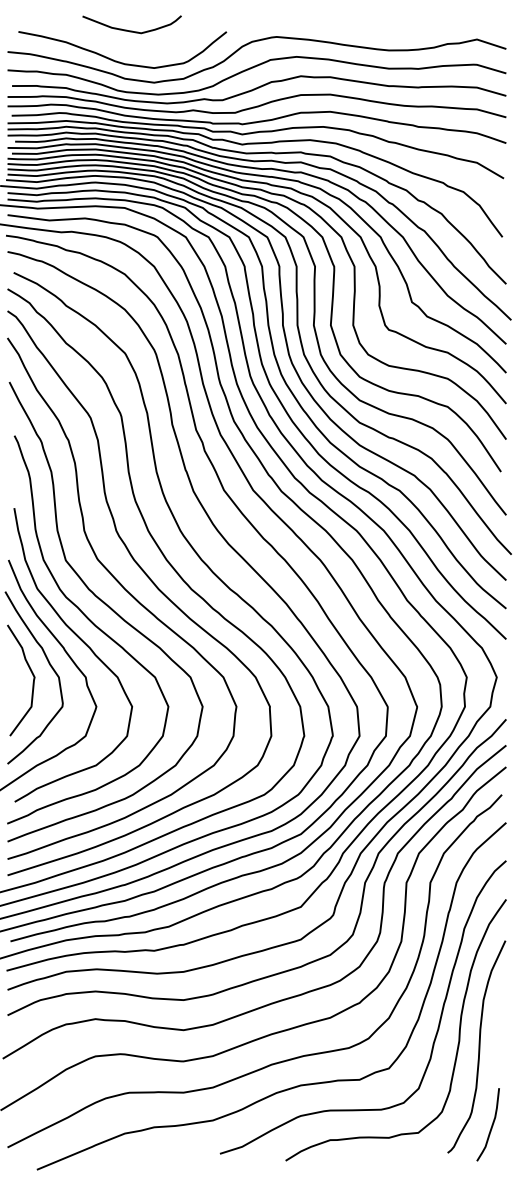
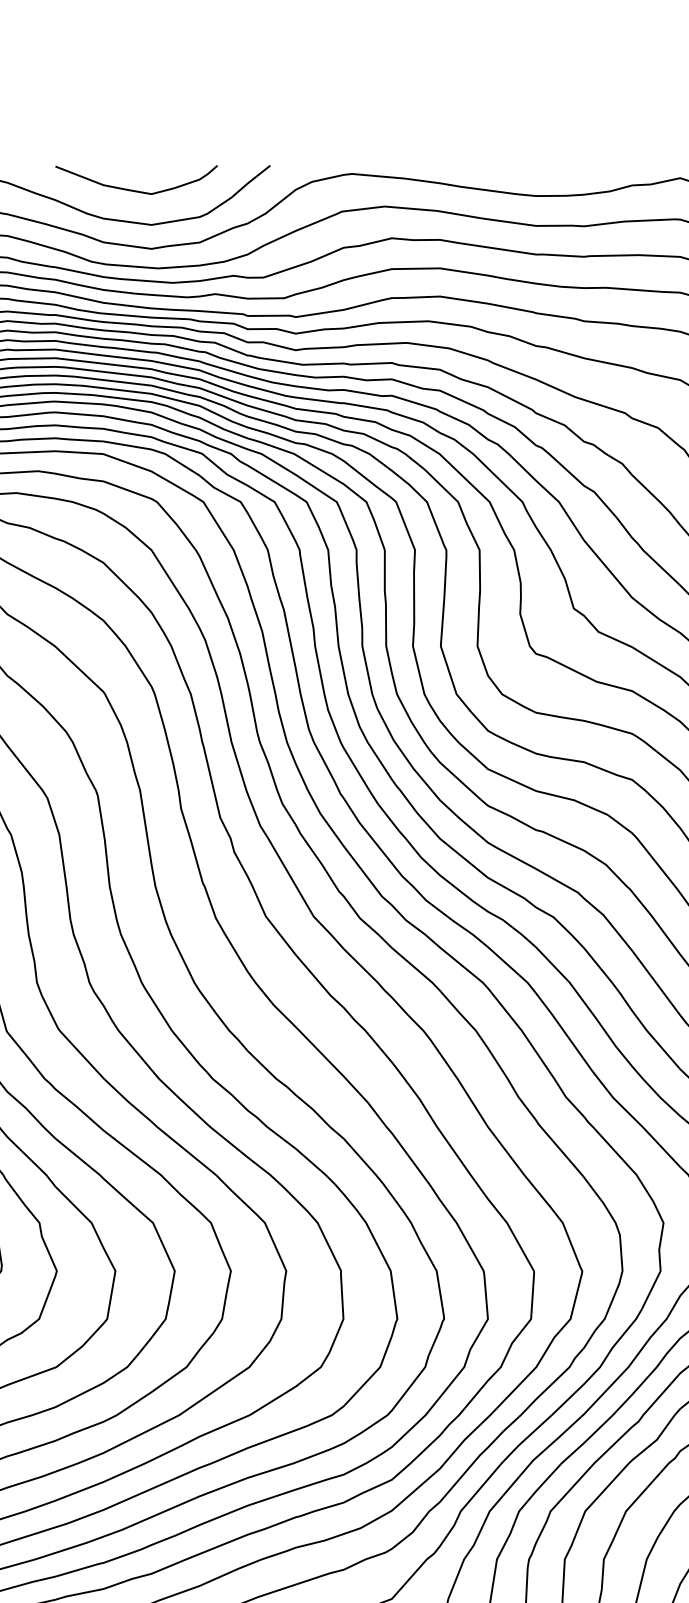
curve: (131, 30) -> (135, 189), moved

